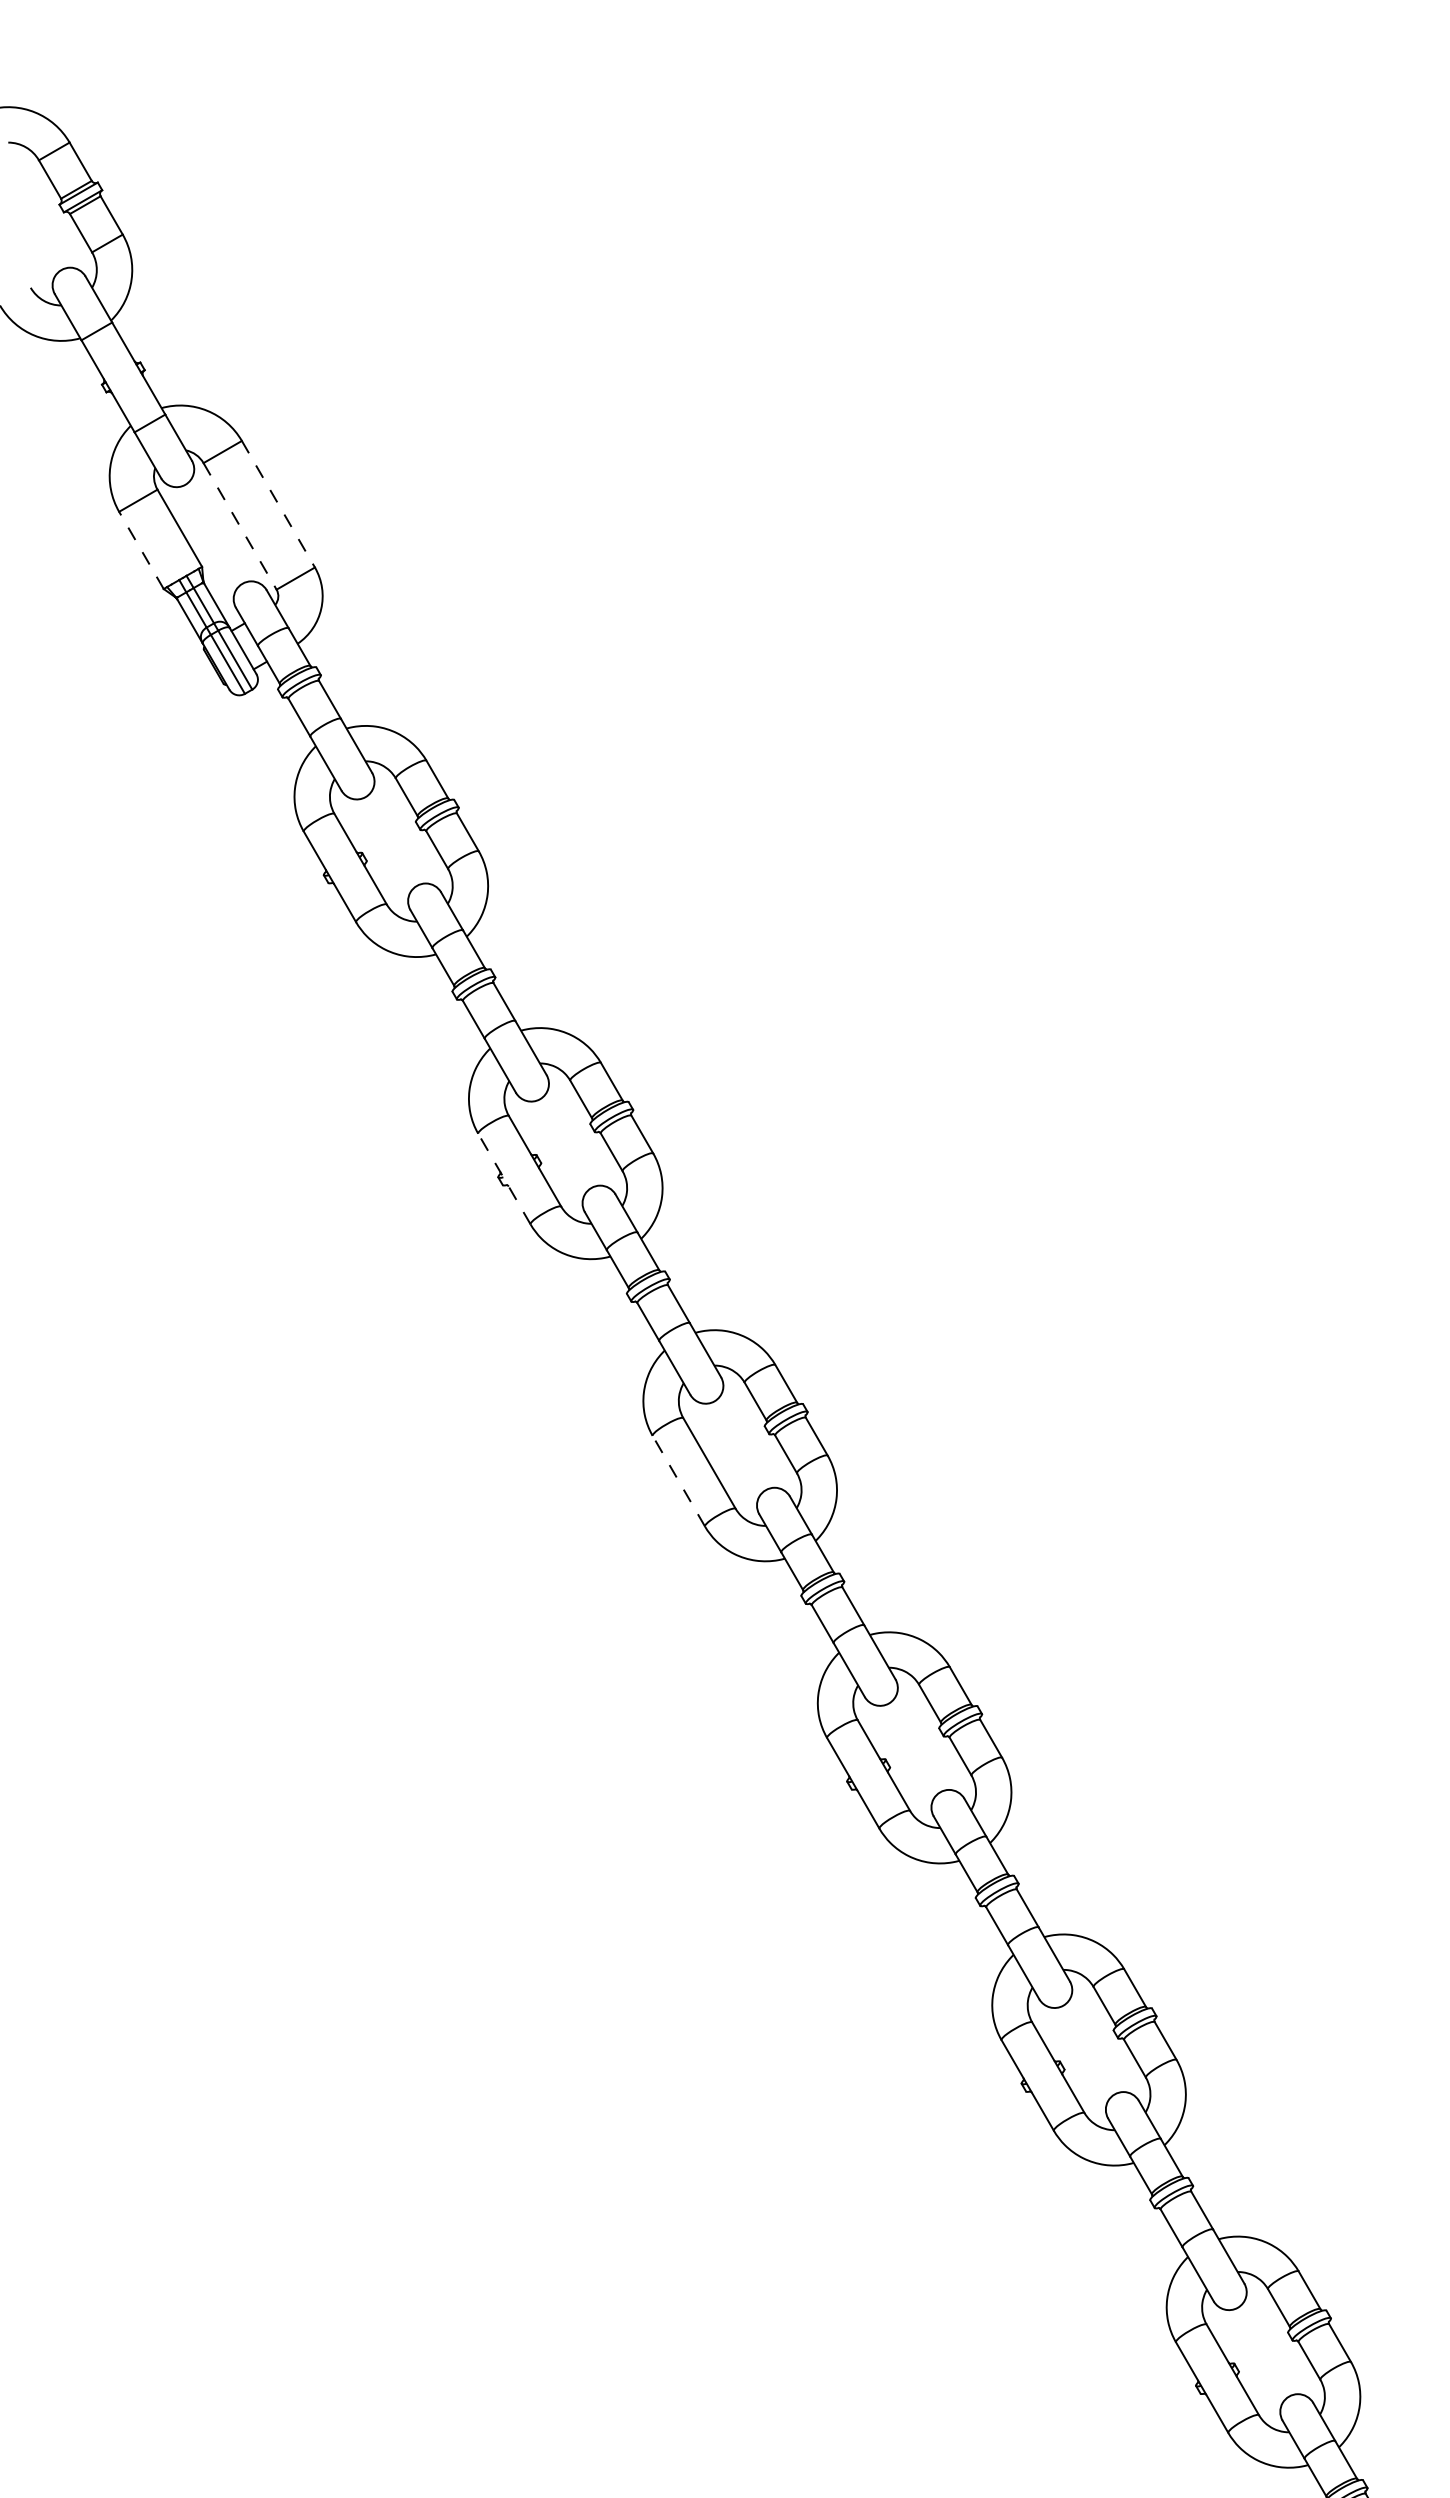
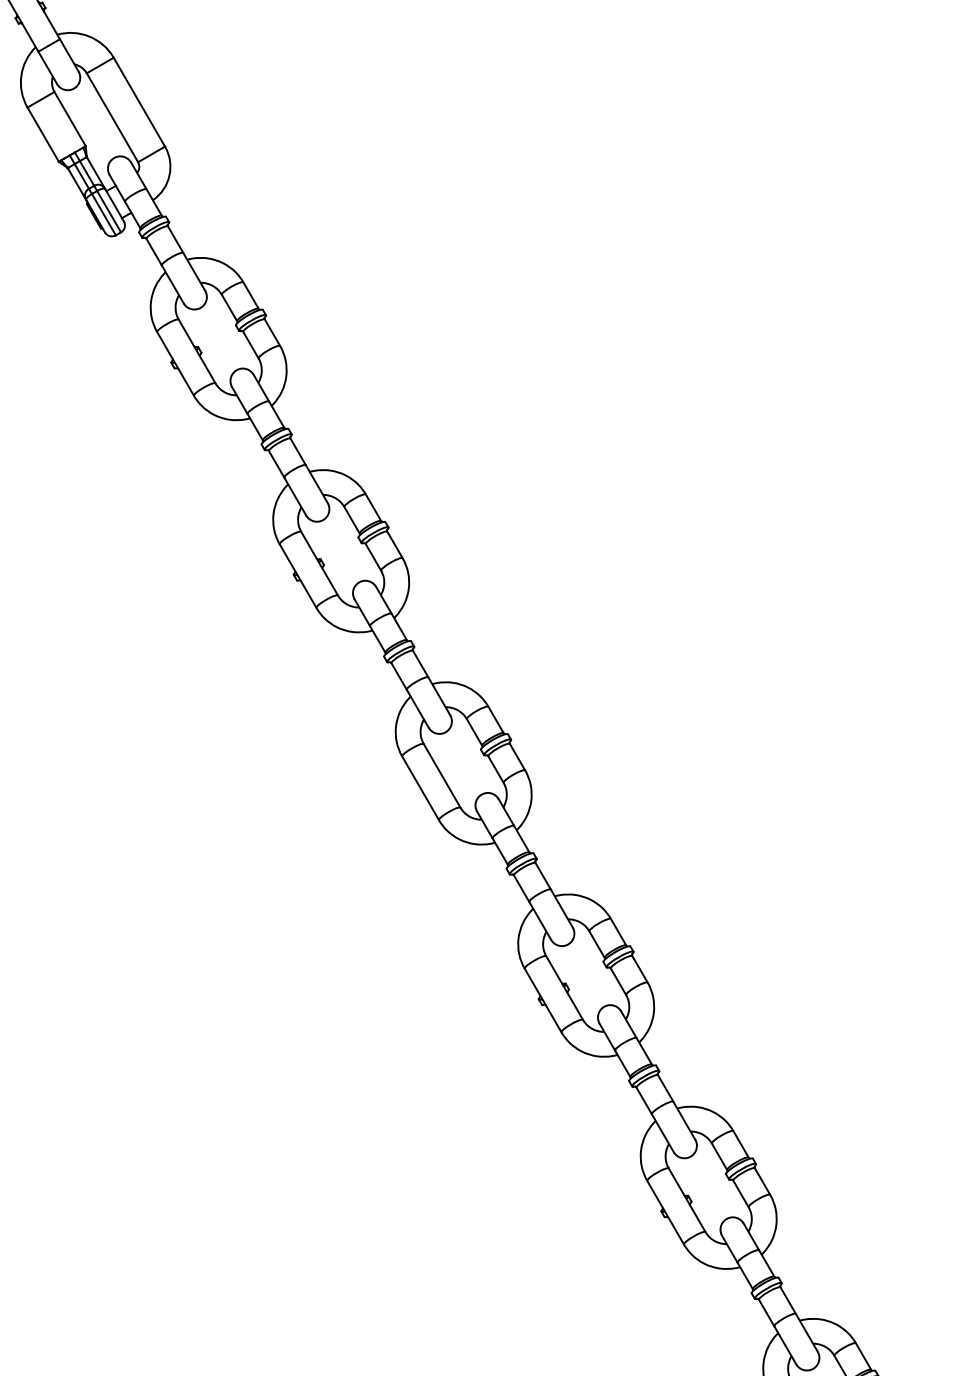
line: (278, 504) -> (139, 102), dashed -> solid
line: (240, 526) -> (112, 117), dashed -> solid
line: (141, 550) -> (43, 134), dashed -> solid
line: (504, 1178) -> (298, 575), dashed -> solid
line: (678, 1480) -> (420, 787), dashed -> solid

